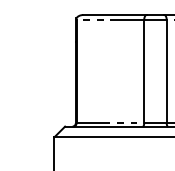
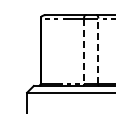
line: (144, 72) -> (84, 51), solid -> dashed
line: (166, 72) -> (98, 51), solid -> dashed

